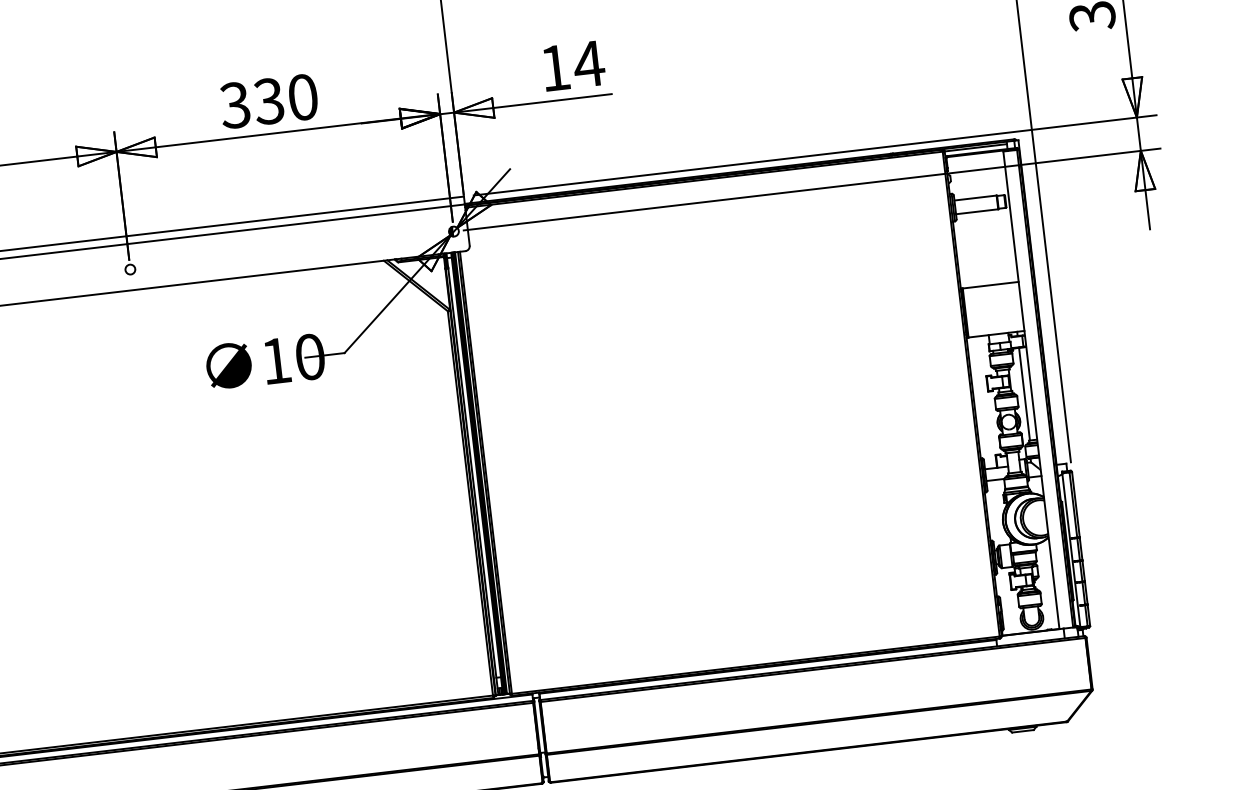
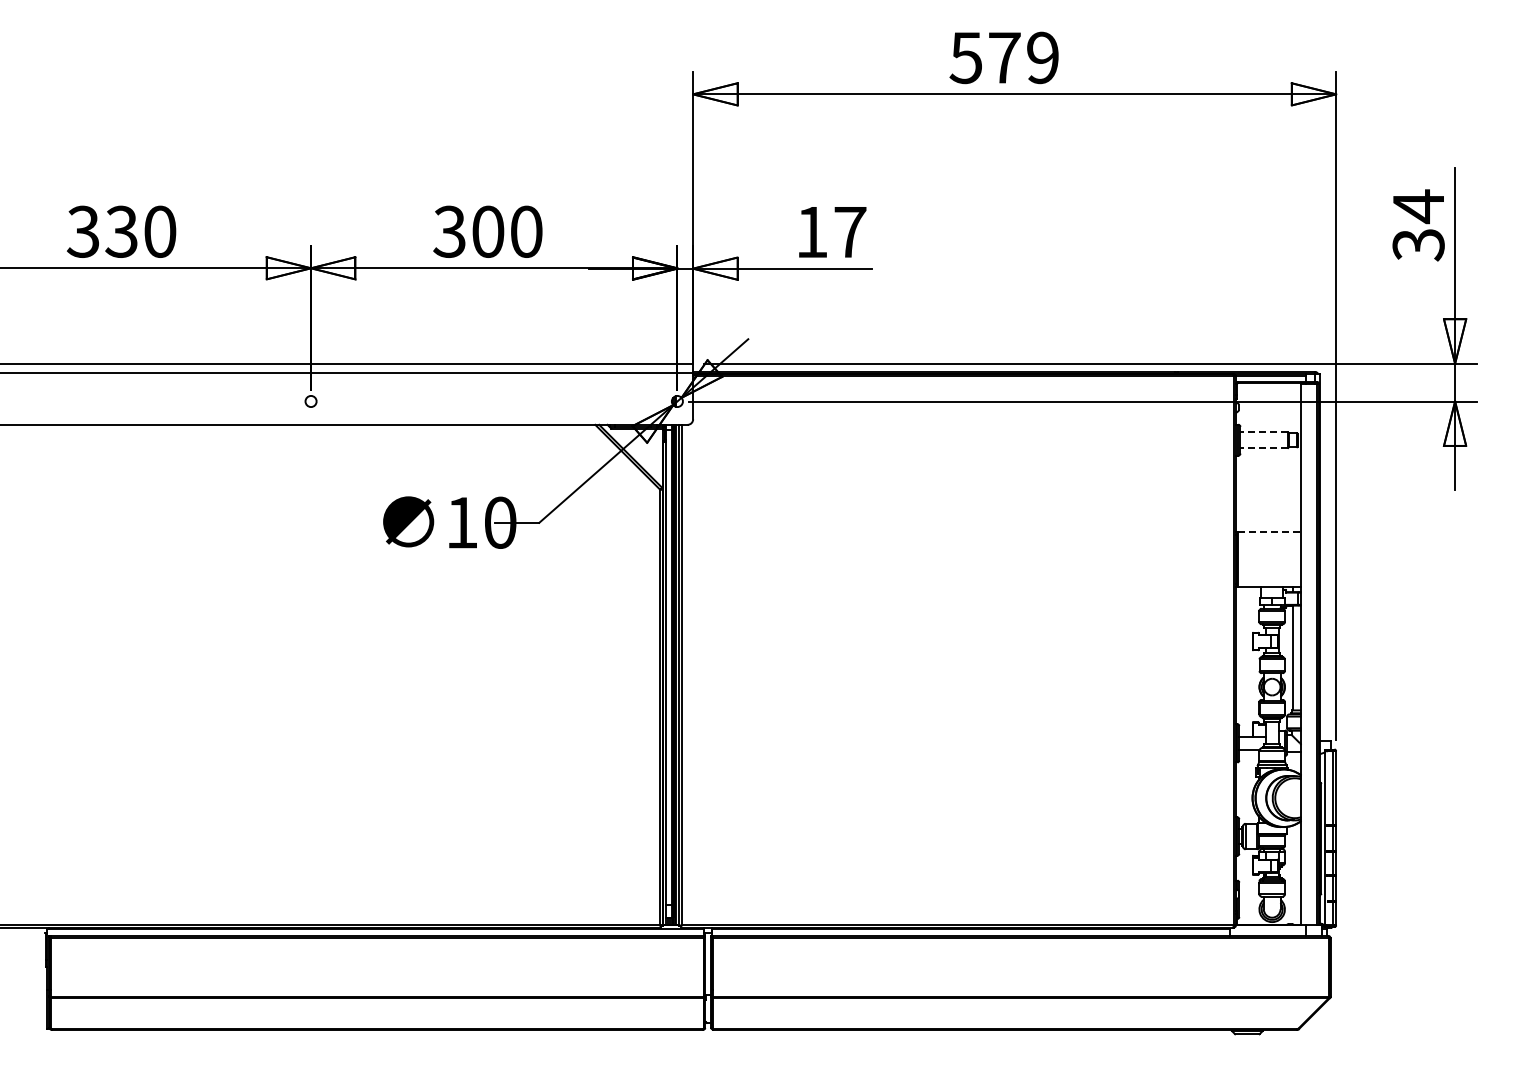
text: (588, 64) -> (849, 232), 14 -> 17
text: (268, 101) -> (487, 231), 330 -> 300
line: (975, 198) -> (1264, 432), solid -> dashed
line: (977, 212) -> (1264, 448), solid -> dashed
line: (990, 284) -> (1269, 531), solid -> dashed

